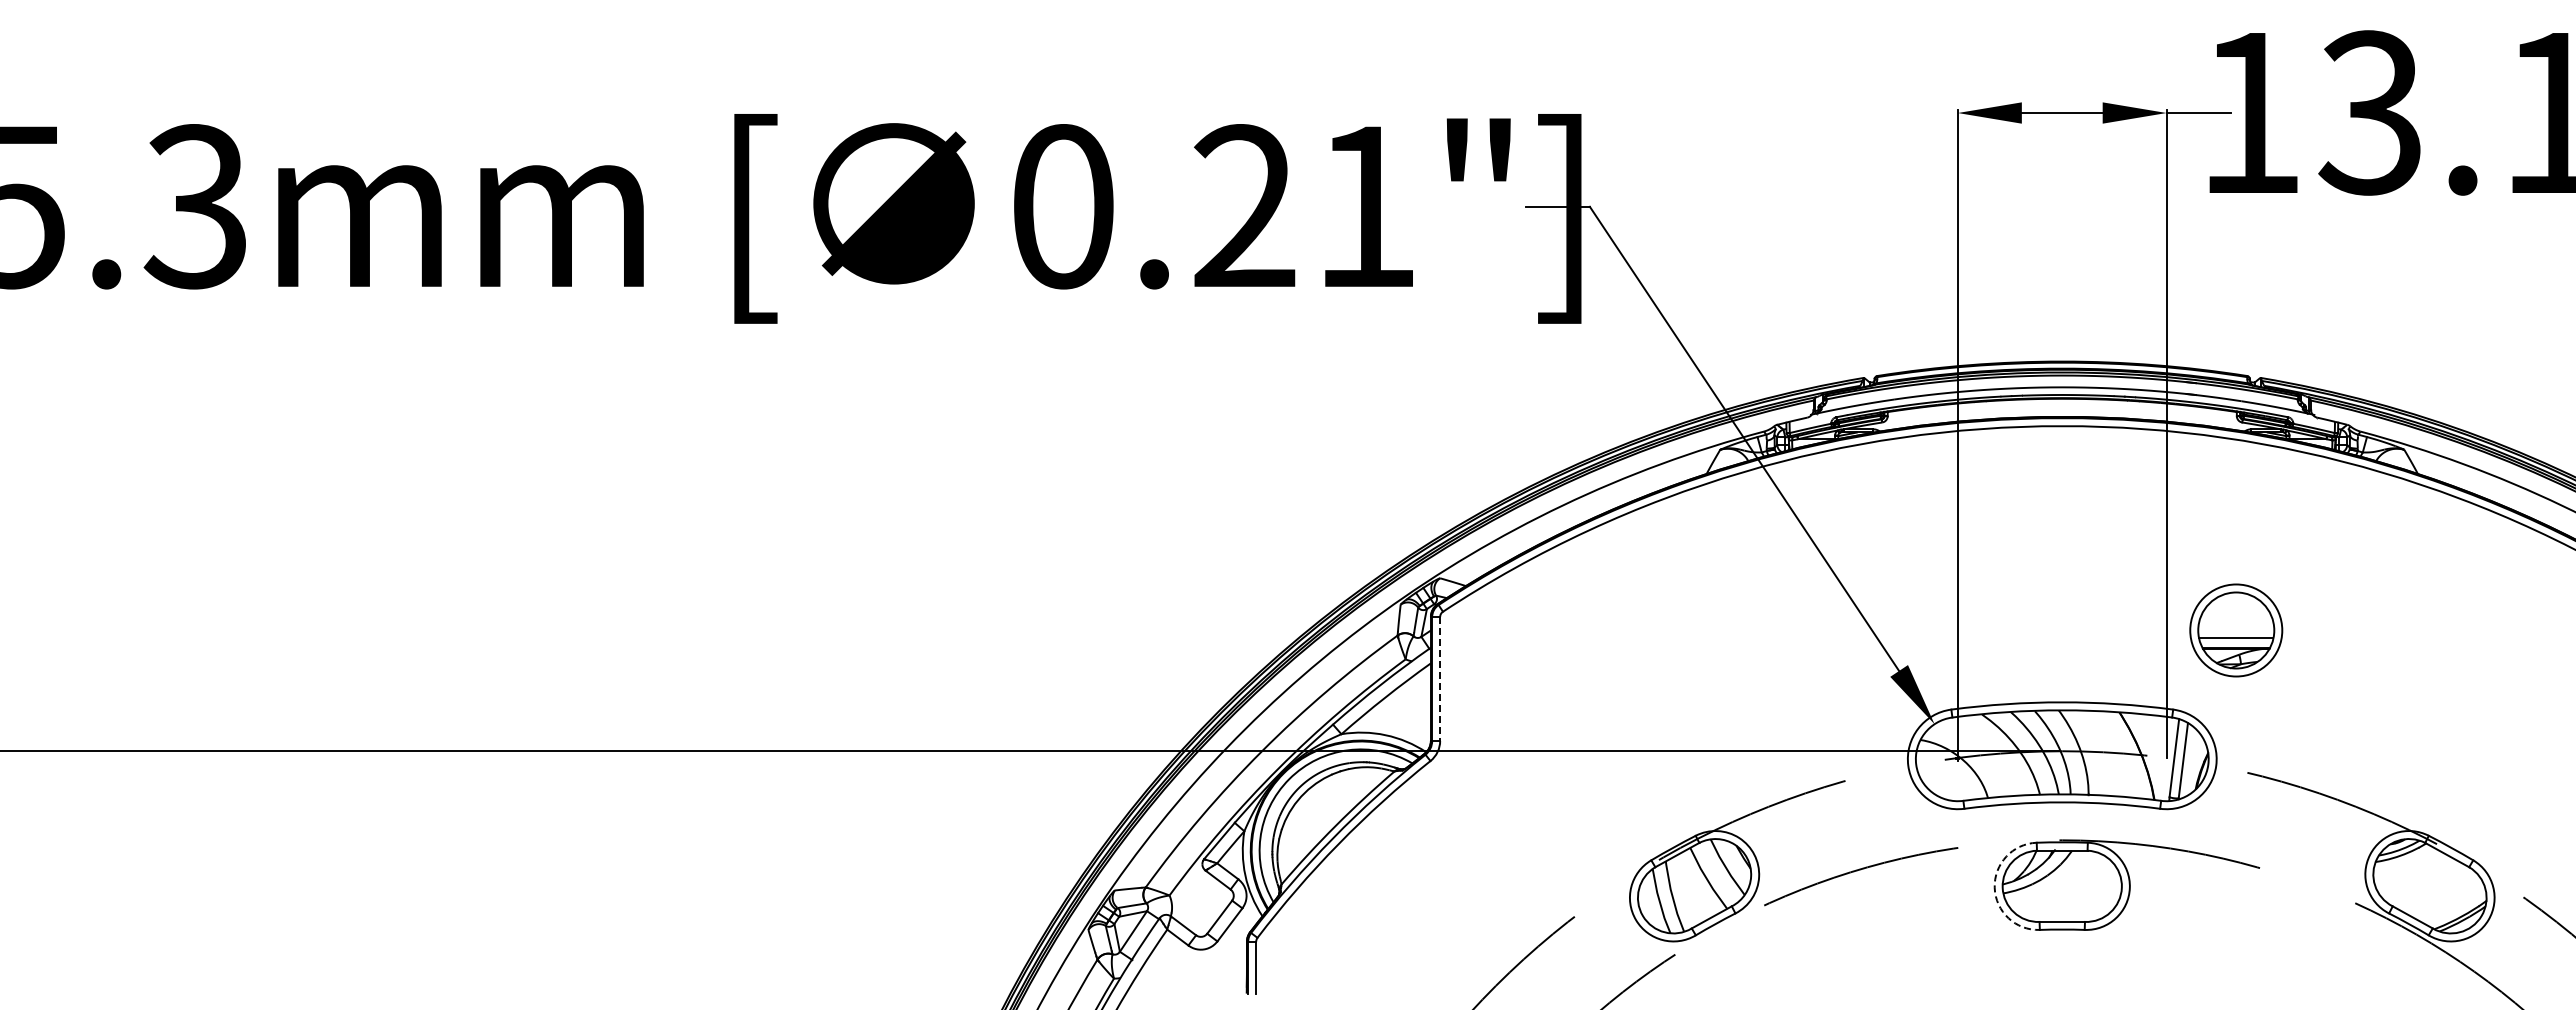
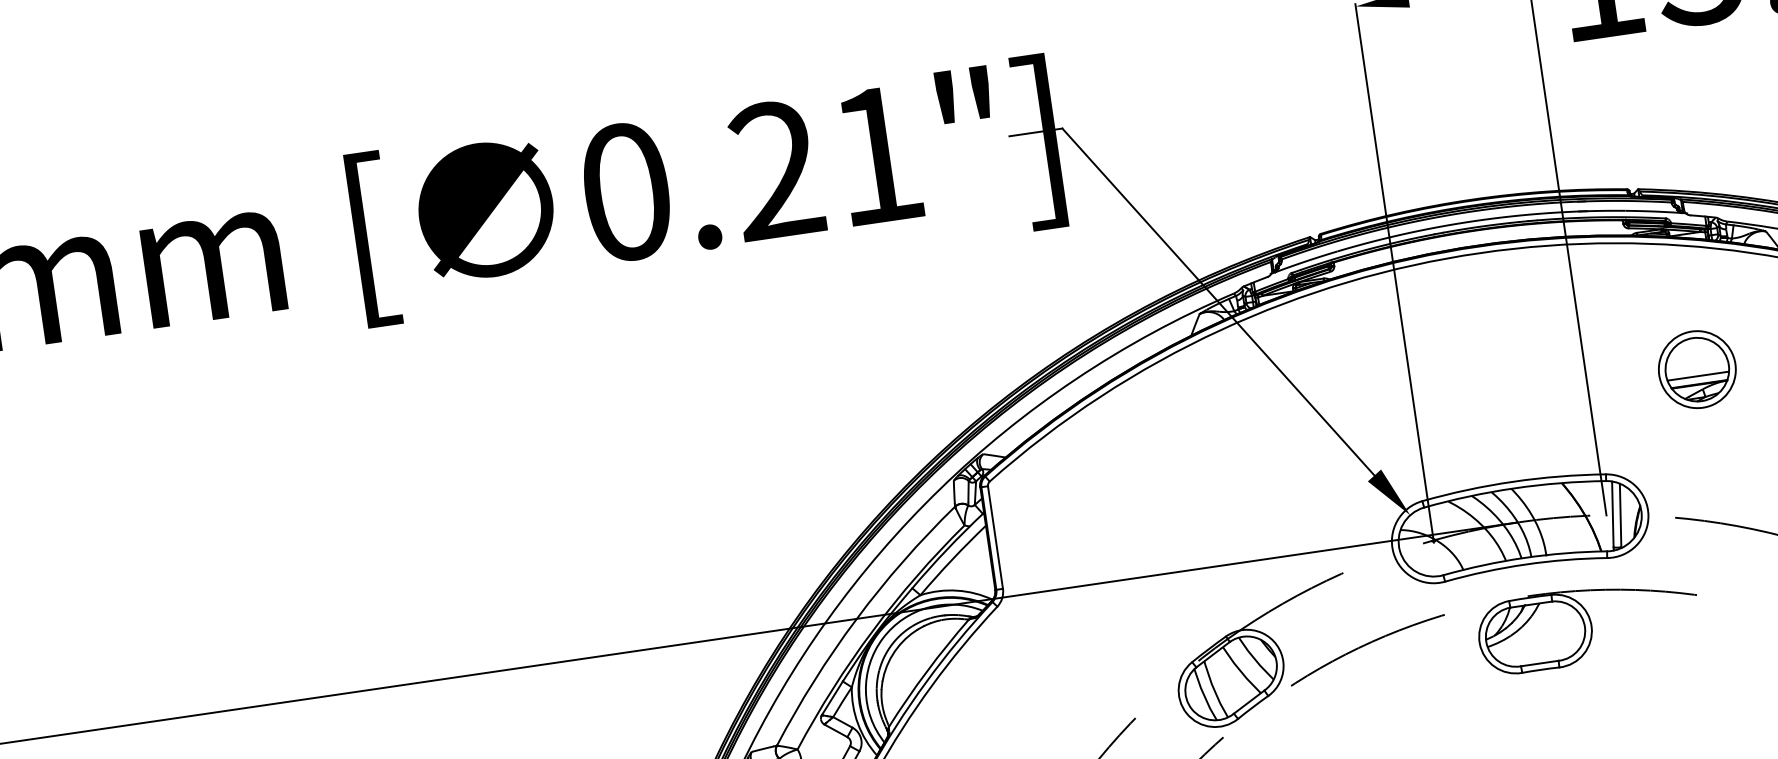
part: (2236, 630) -> (1697, 369), moved
line: (1440, 678) -> (995, 537), dashed -> solid
arc: (1994, 887) -> (1479, 643), dashed -> solid

